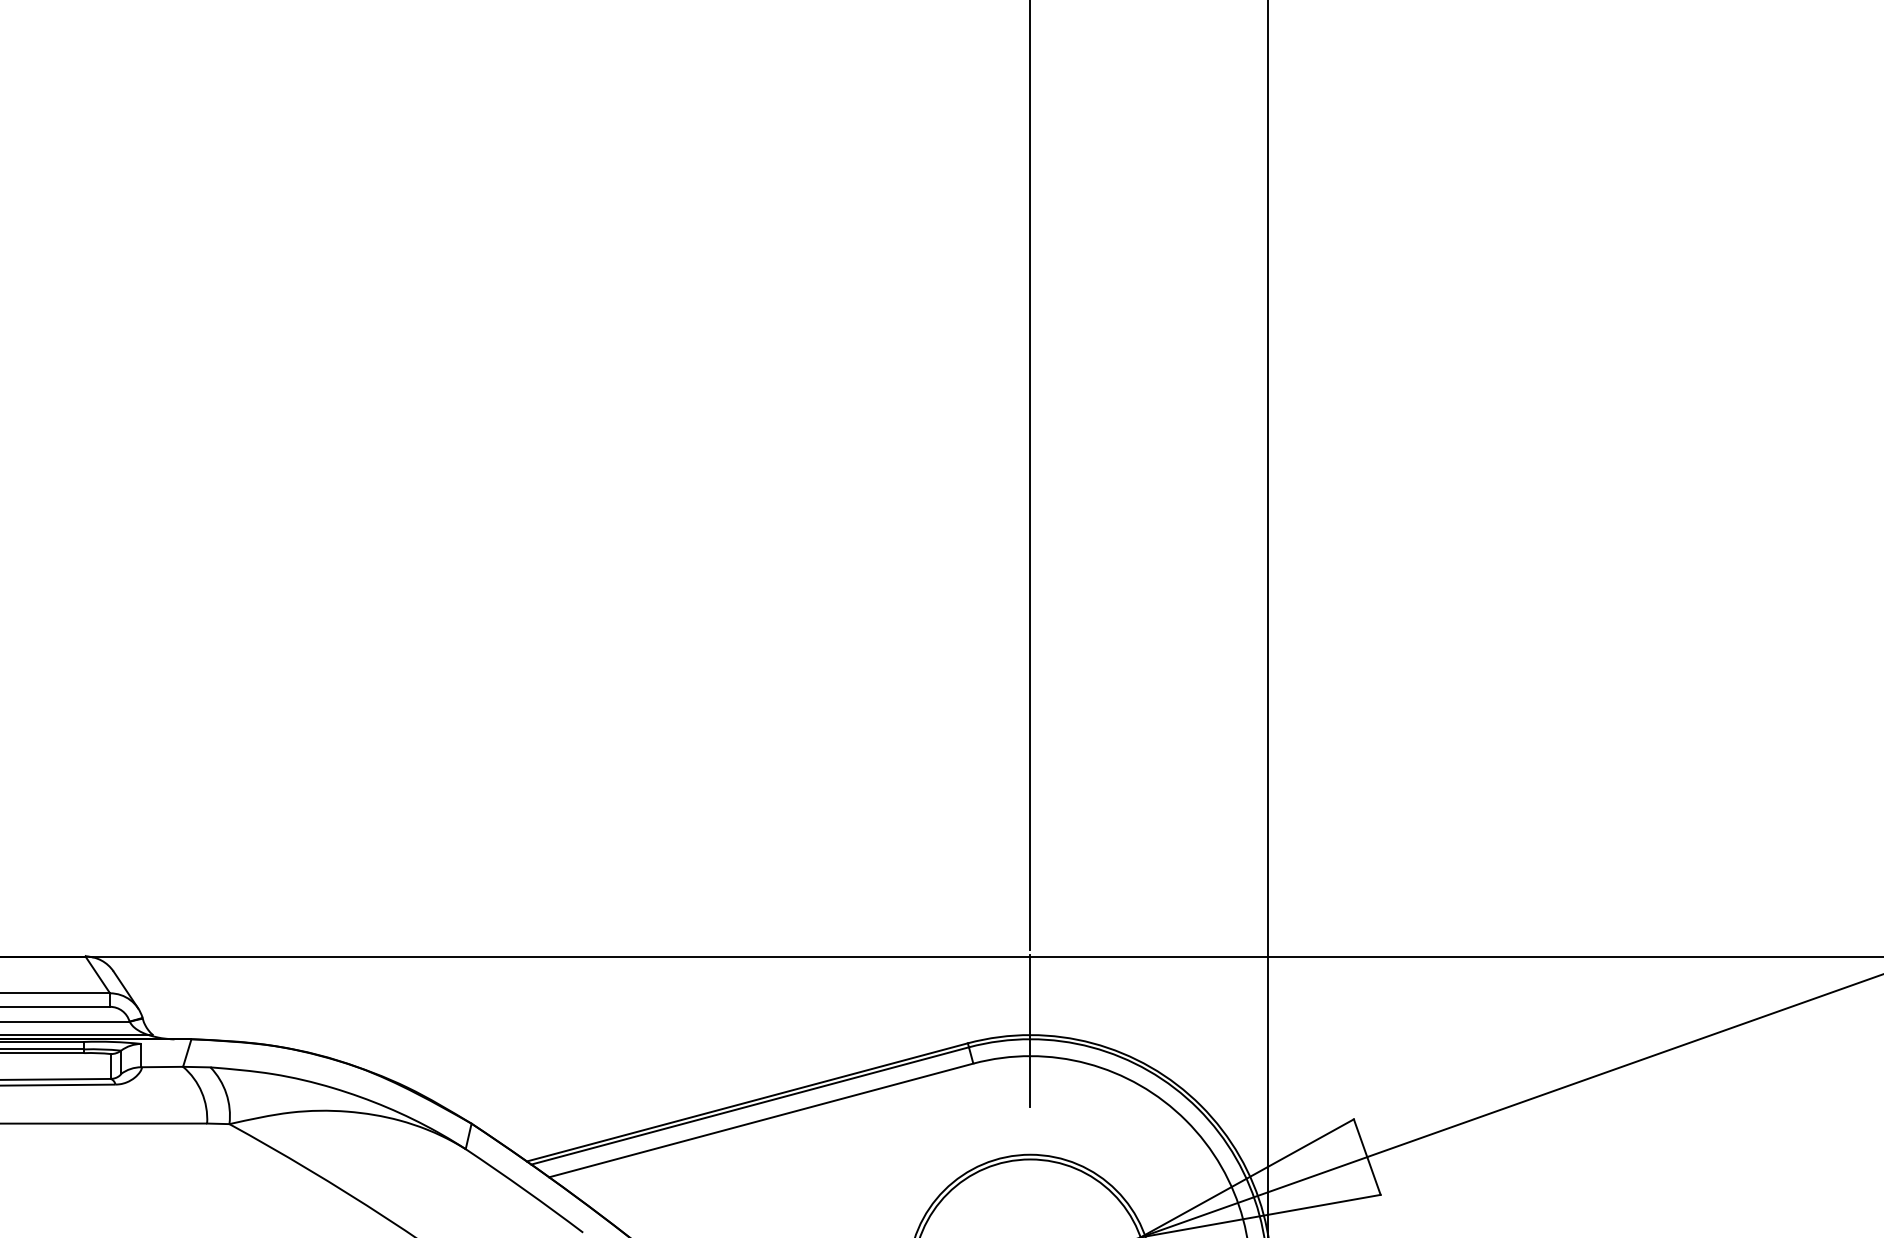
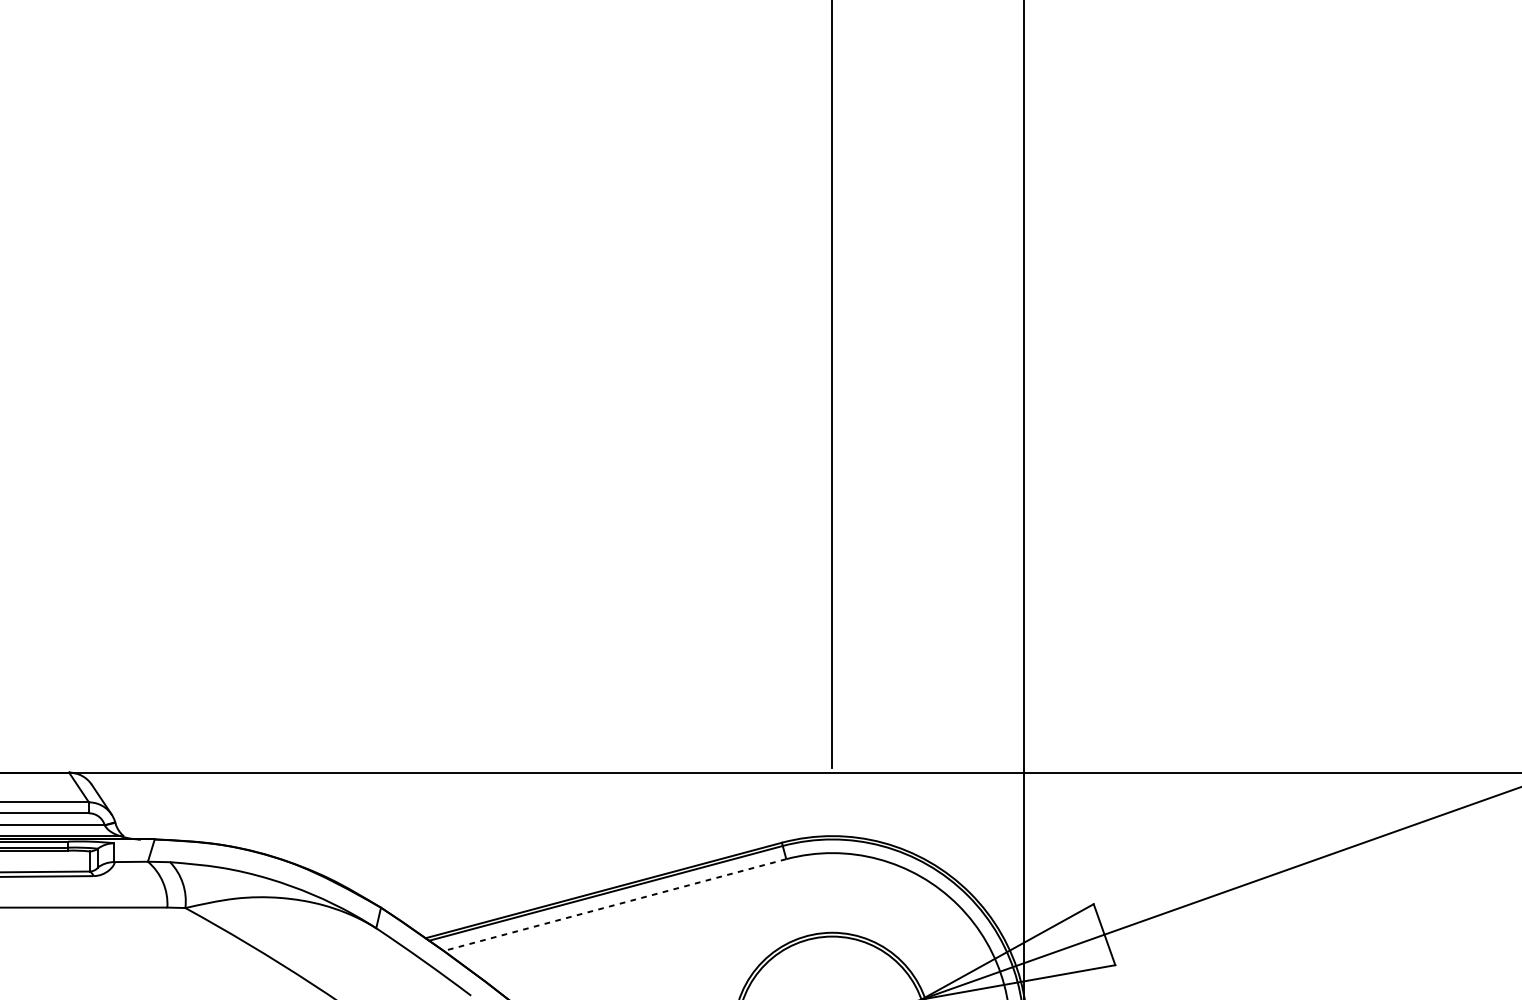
line: (1030, 1030) -> (832, 832), removed
line: (761, 1120) -> (615, 905), solid -> dashed

